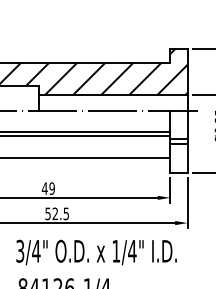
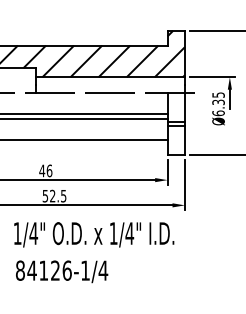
text: (52, 188) -> (49, 170), 49 -> 46
text: (20, 251) -> (17, 233), 3/4" -> 1/4"

